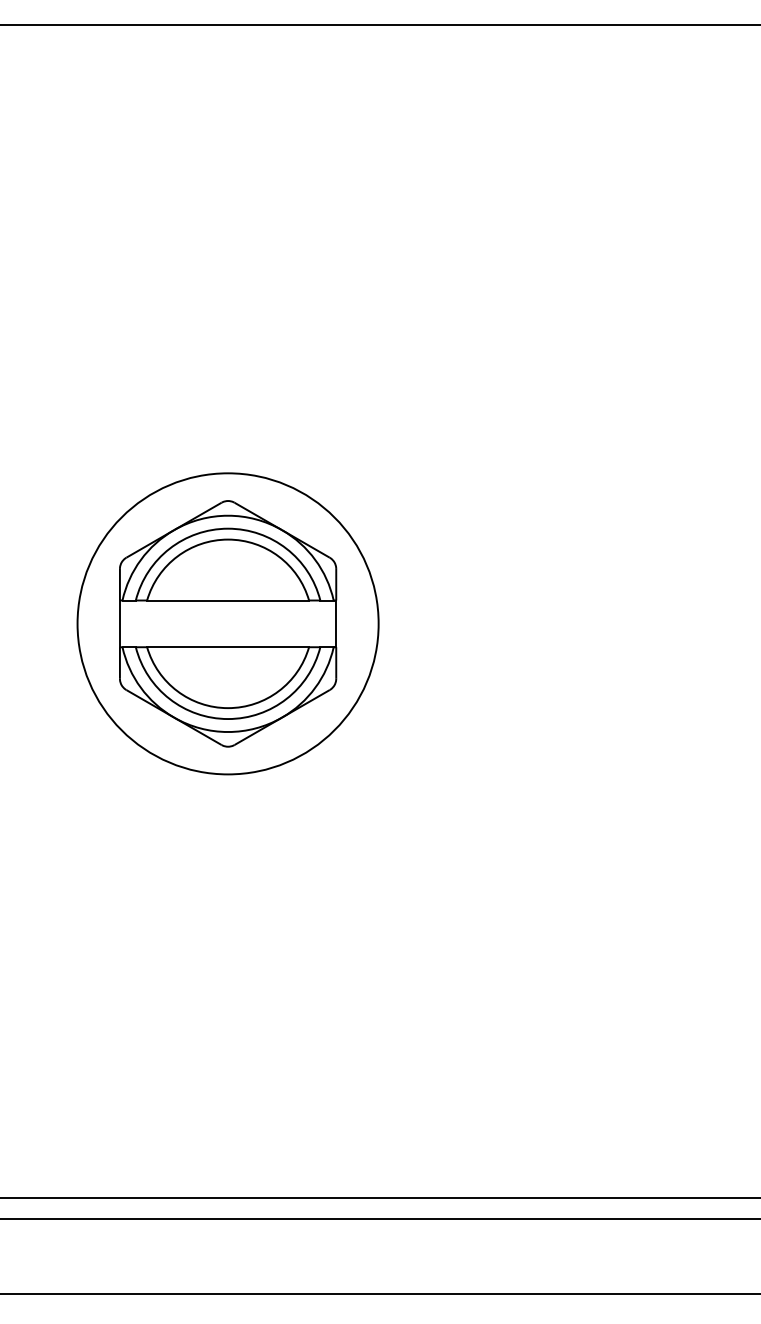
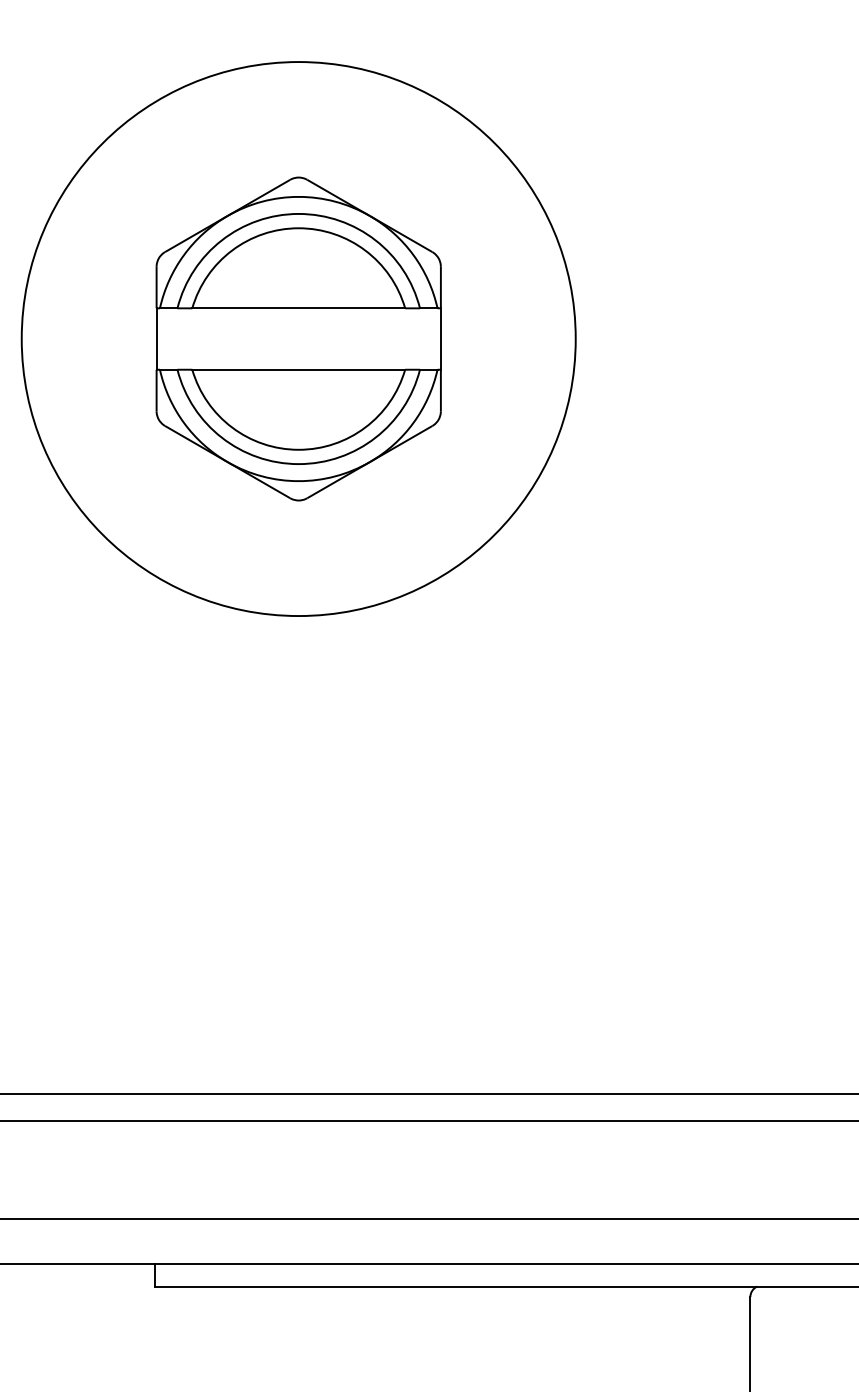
circle: (227, 623) -> (297, 338), size x1.4

